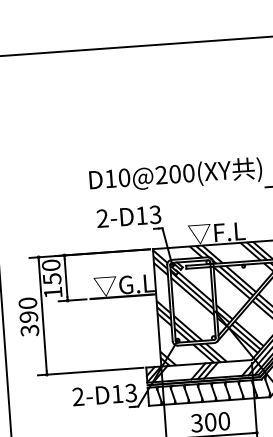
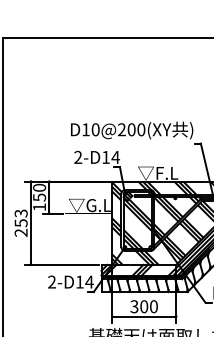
text: (155, 213) -> (115, 156), 2-D13 -> 2-D14
text: (27, 316) -> (20, 222), 390 -> 253
text: (131, 392) -> (89, 281), 2-D13 -> 2-D14

